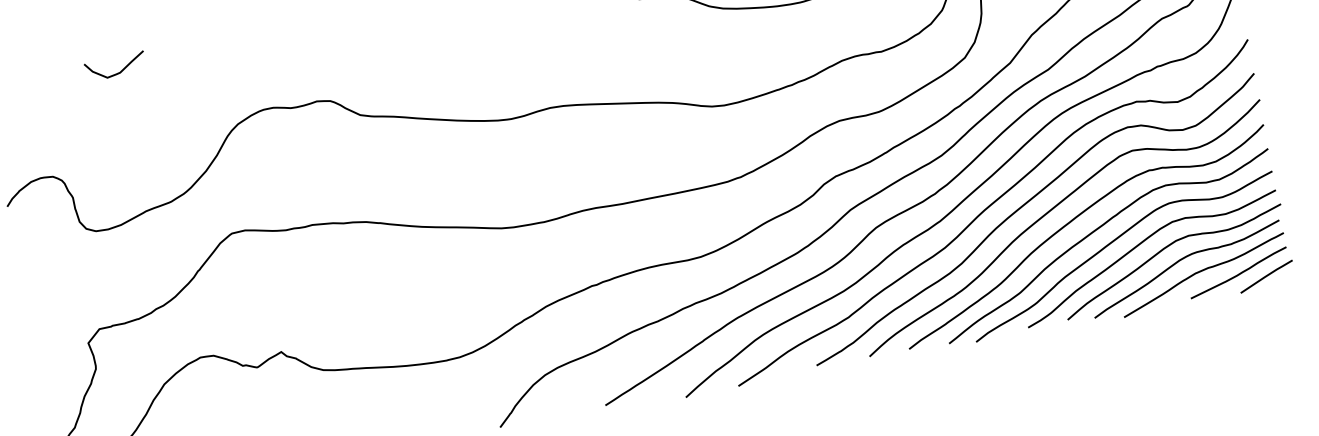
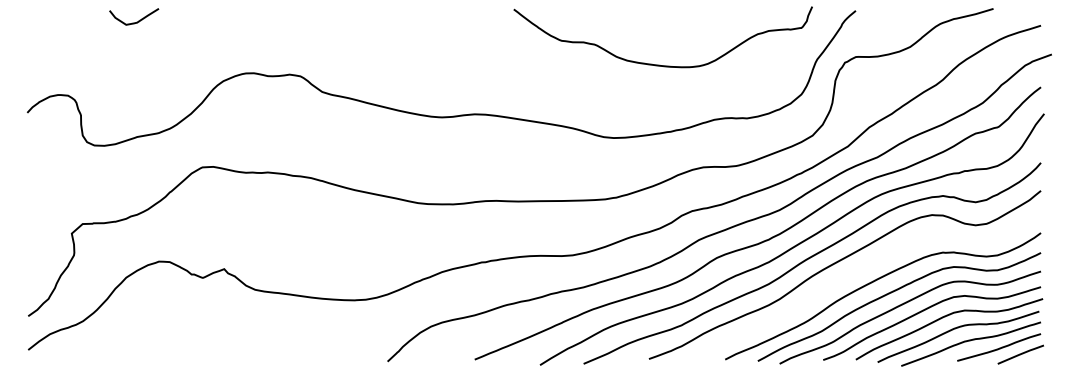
curve: (1052, 210) -> (859, 270), removed

